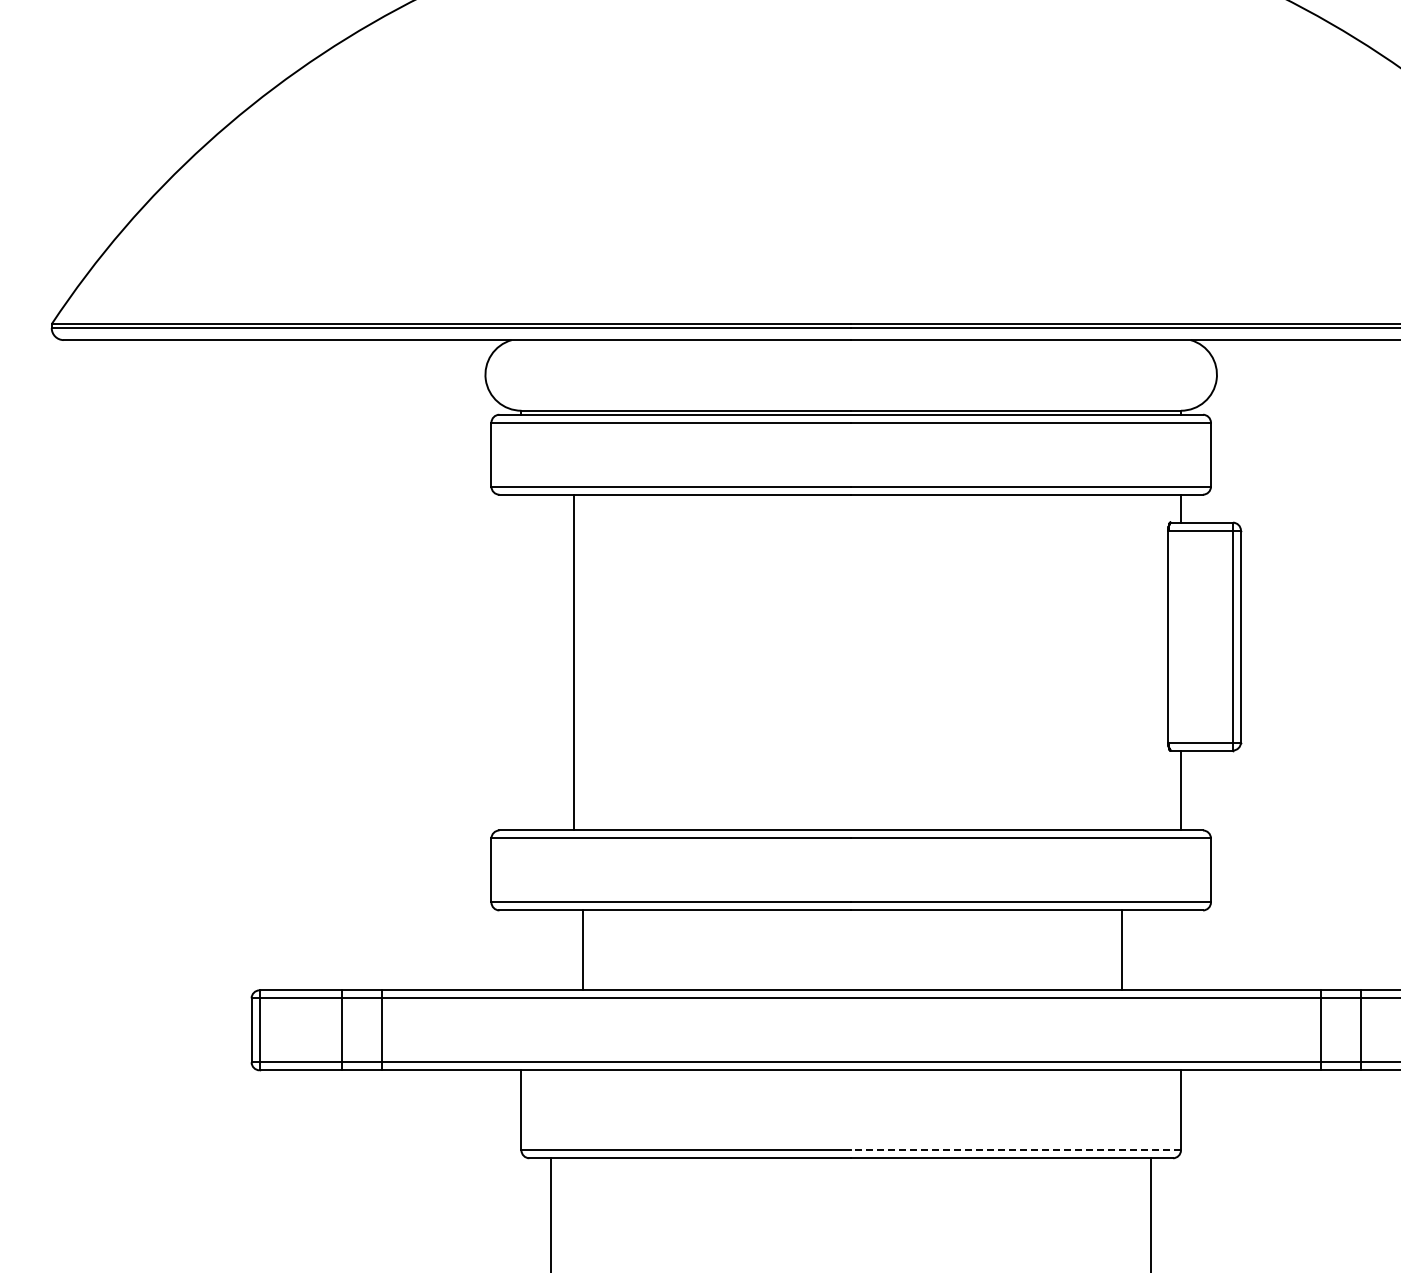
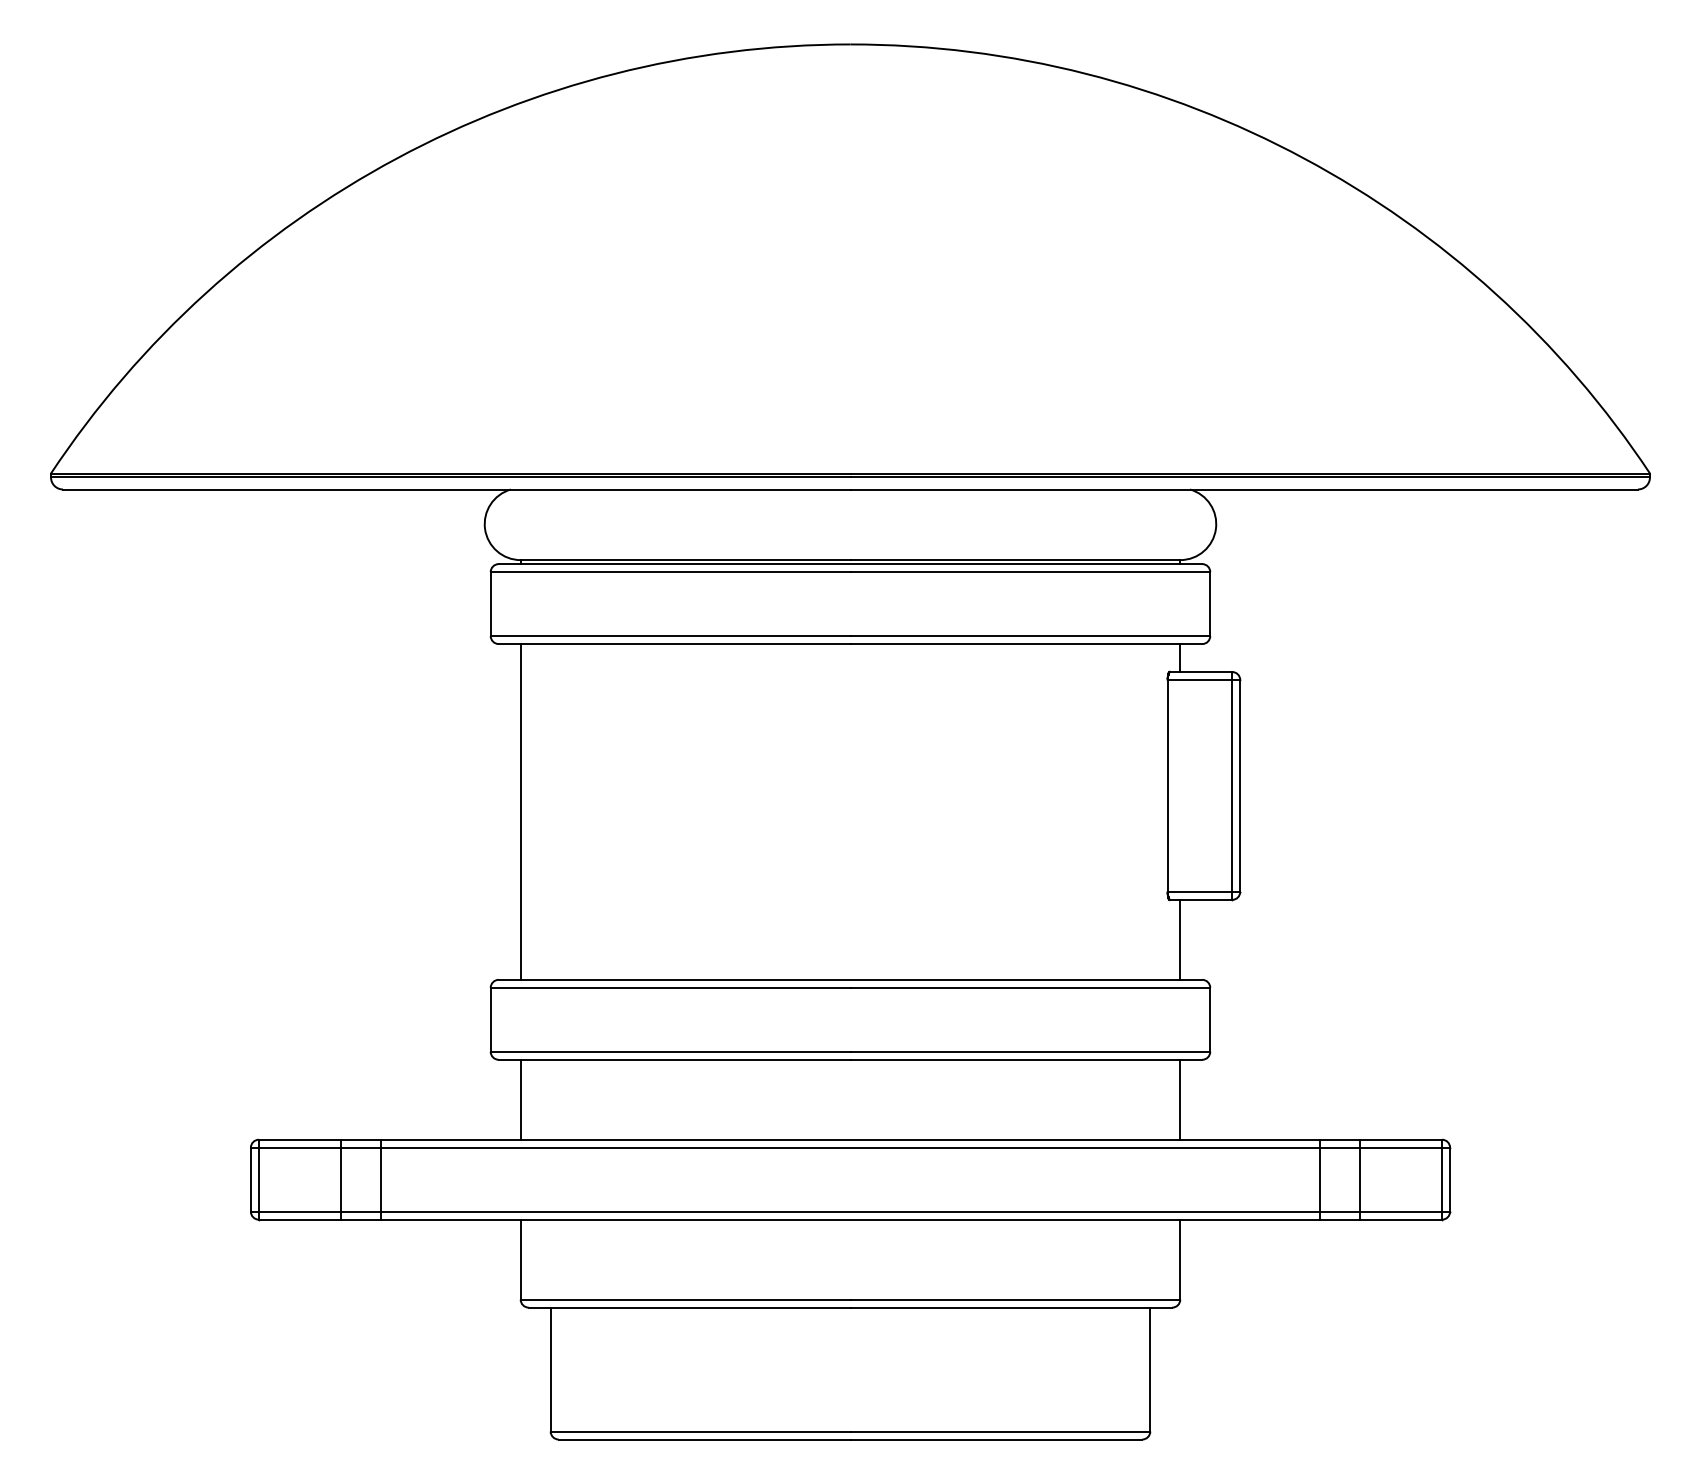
line: (574, 662) -> (520, 811), moved
line: (583, 950) -> (520, 1099), moved
line: (1122, 950) -> (1180, 1099), moved
line: (1016, 1150) -> (1015, 1299), dashed -> solid

